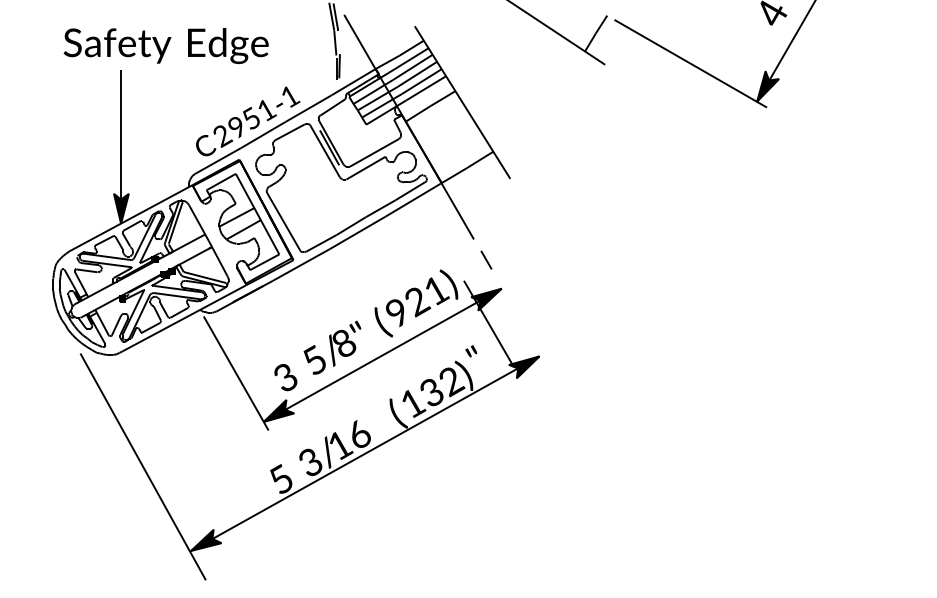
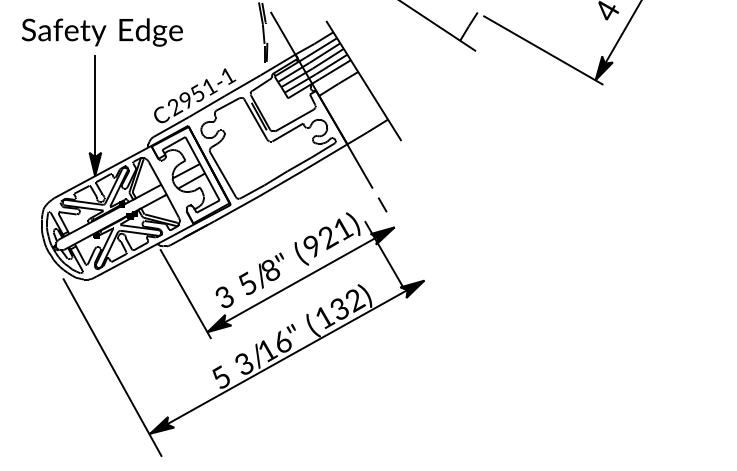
text: (165, 45) -> (101, 32), moved
text: (471, 351) -> (291, 328), moved

